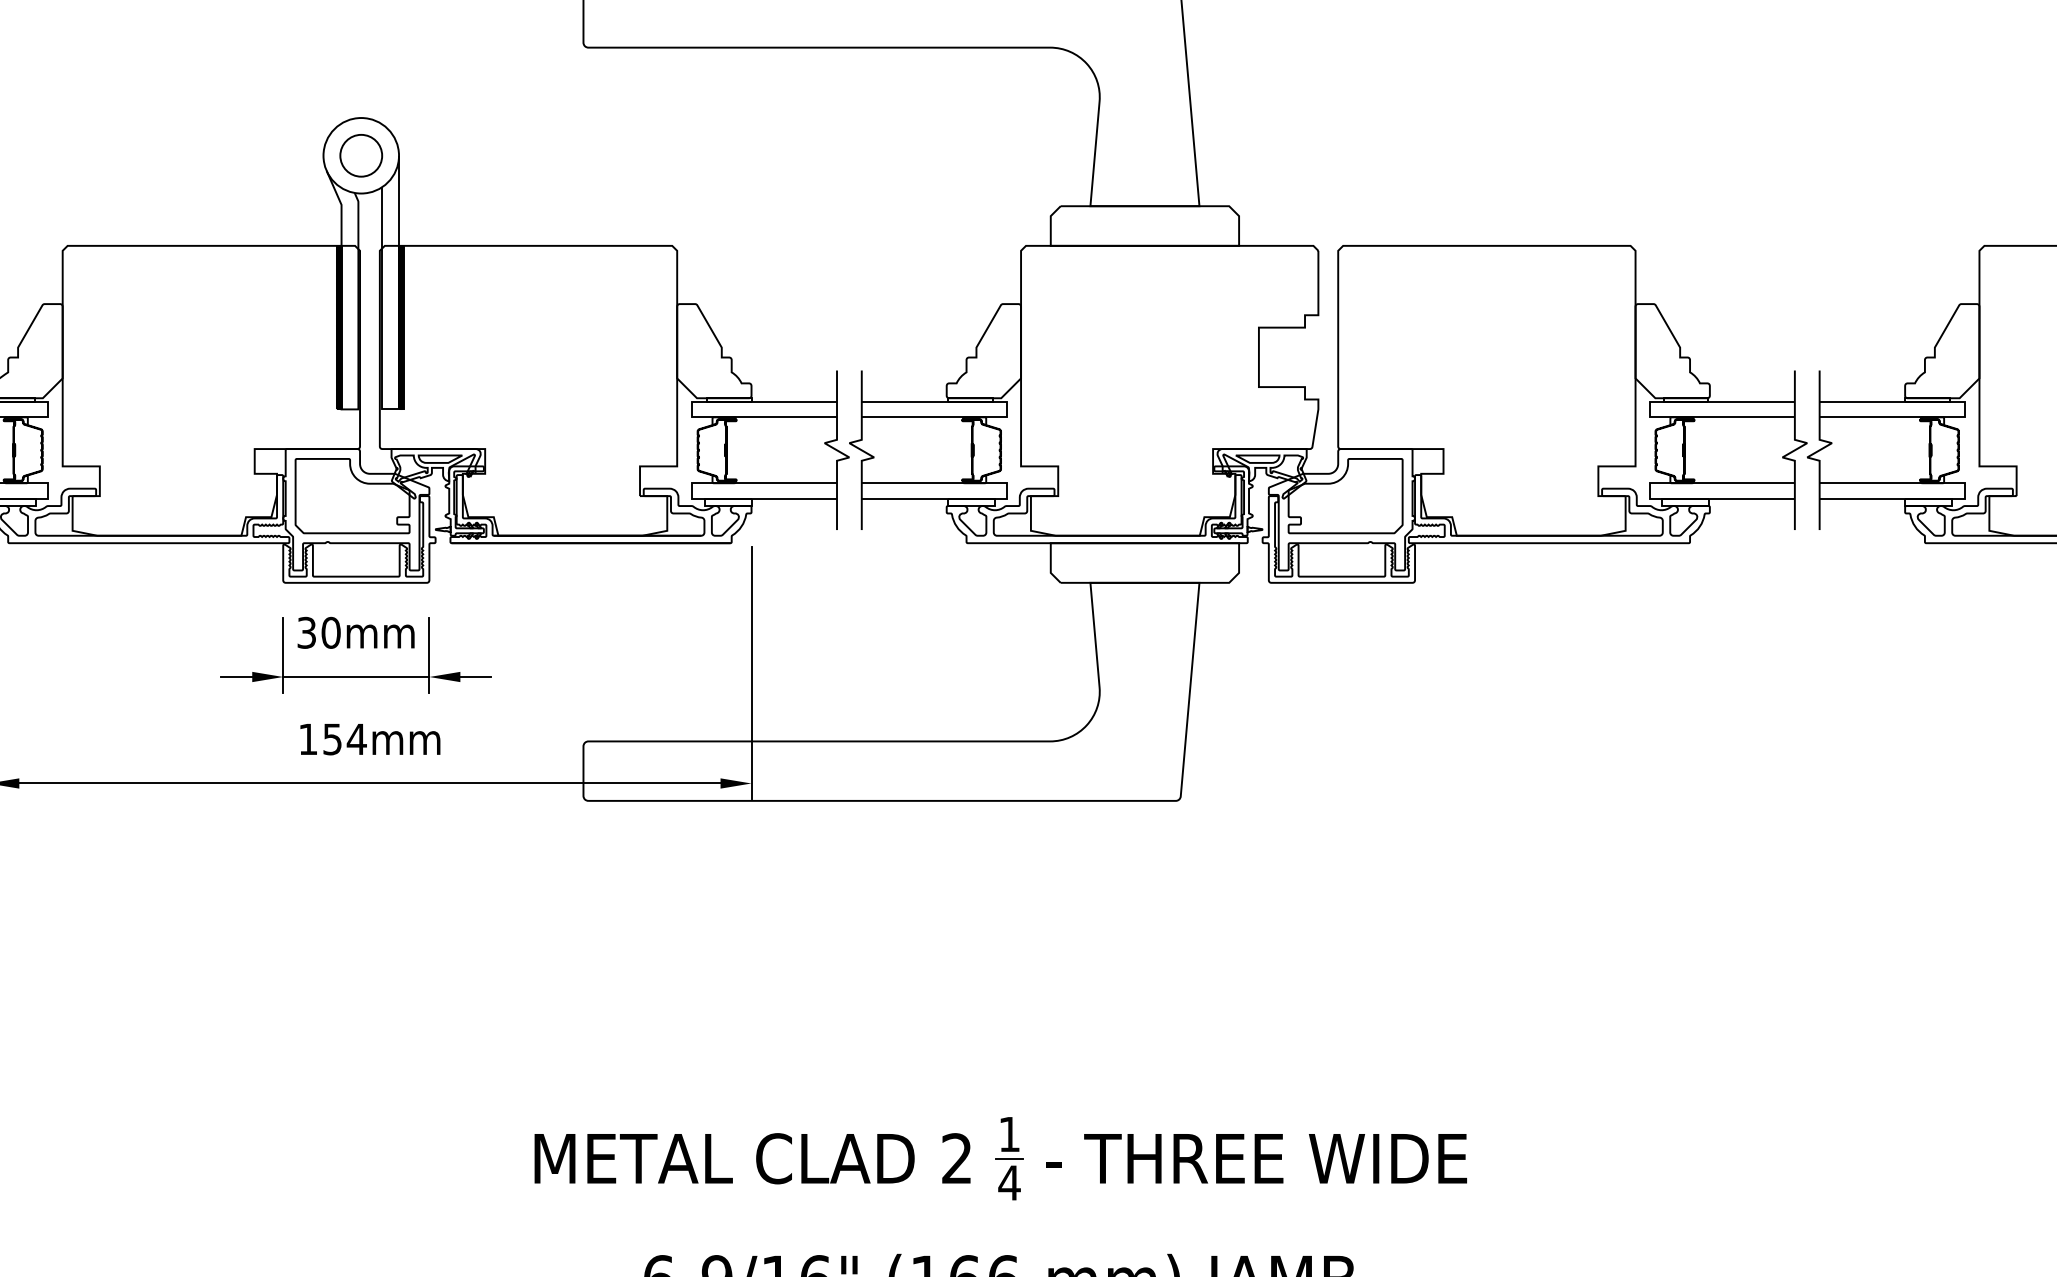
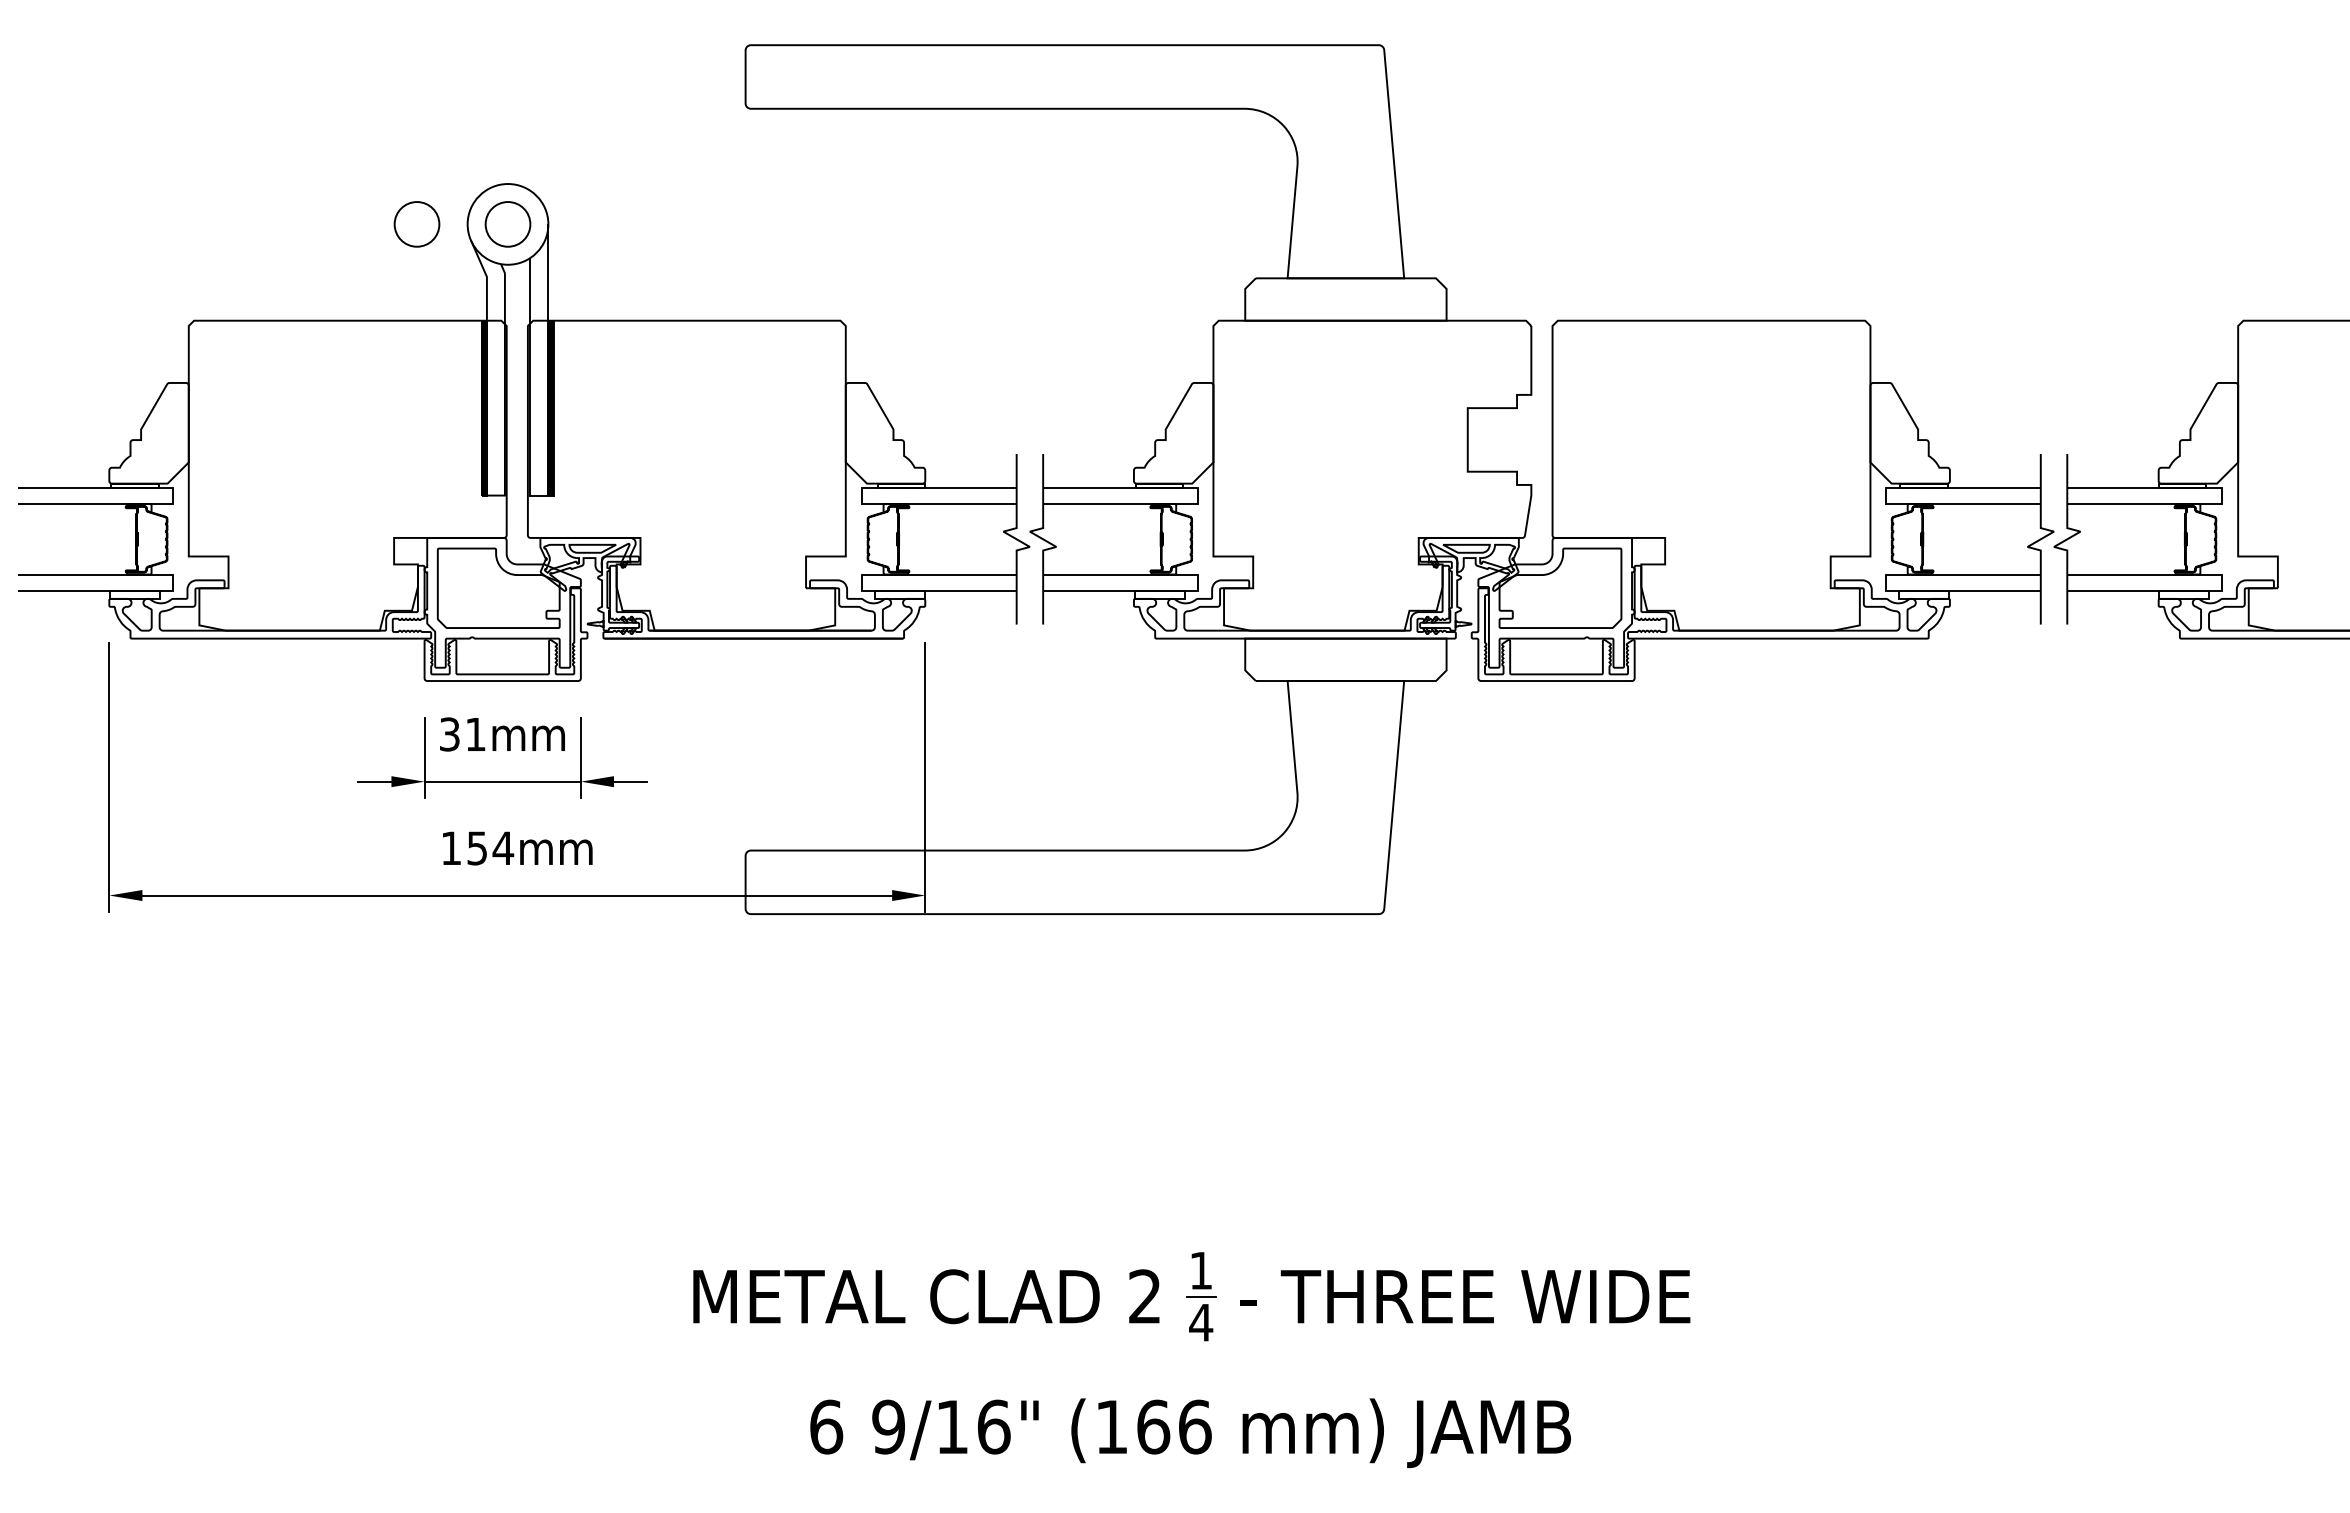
circle: (275, 155) -> (416, 224), added
text: (330, 632) -> (475, 734), 30mm -> 31mm

